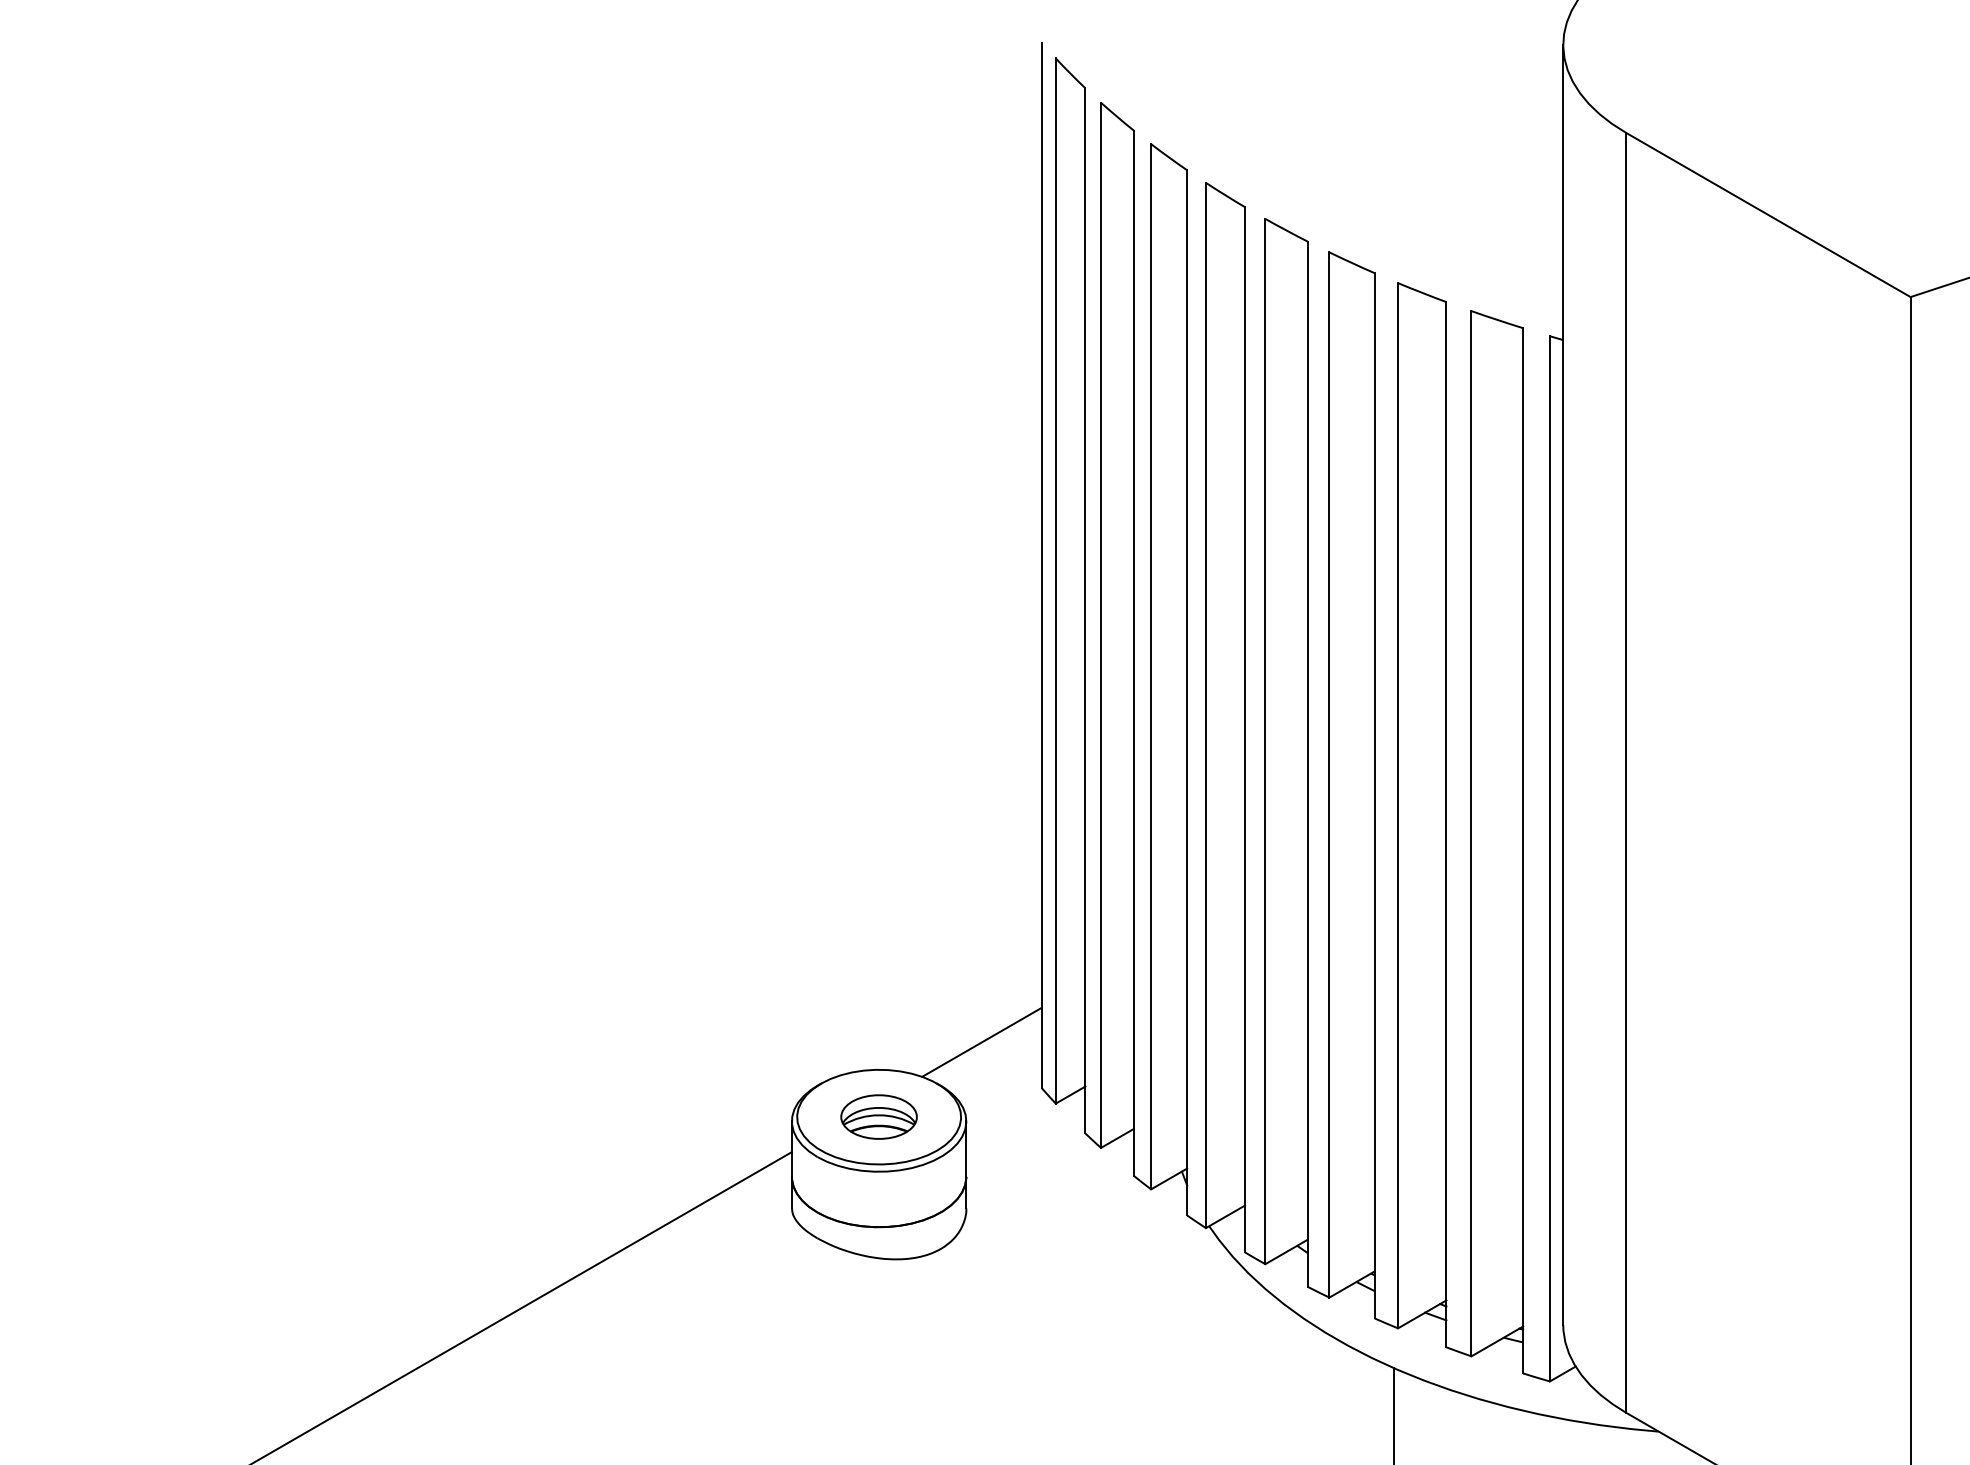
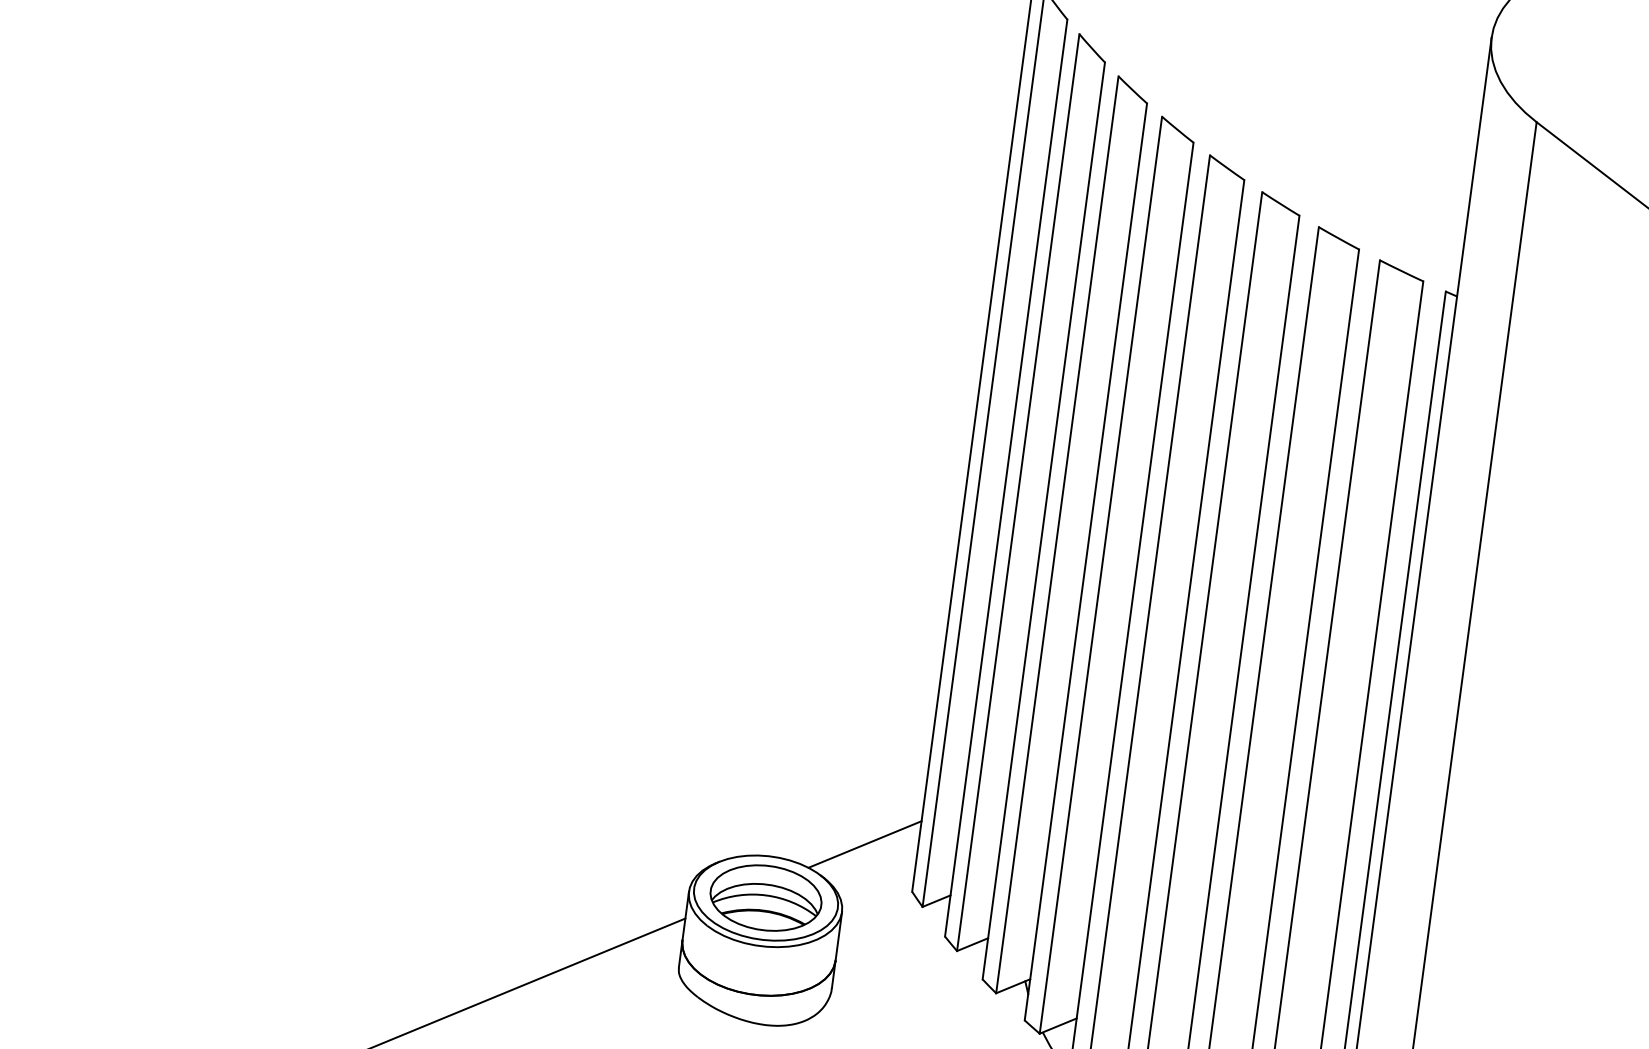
part: (878, 1116) -> (765, 897), size x1.67

